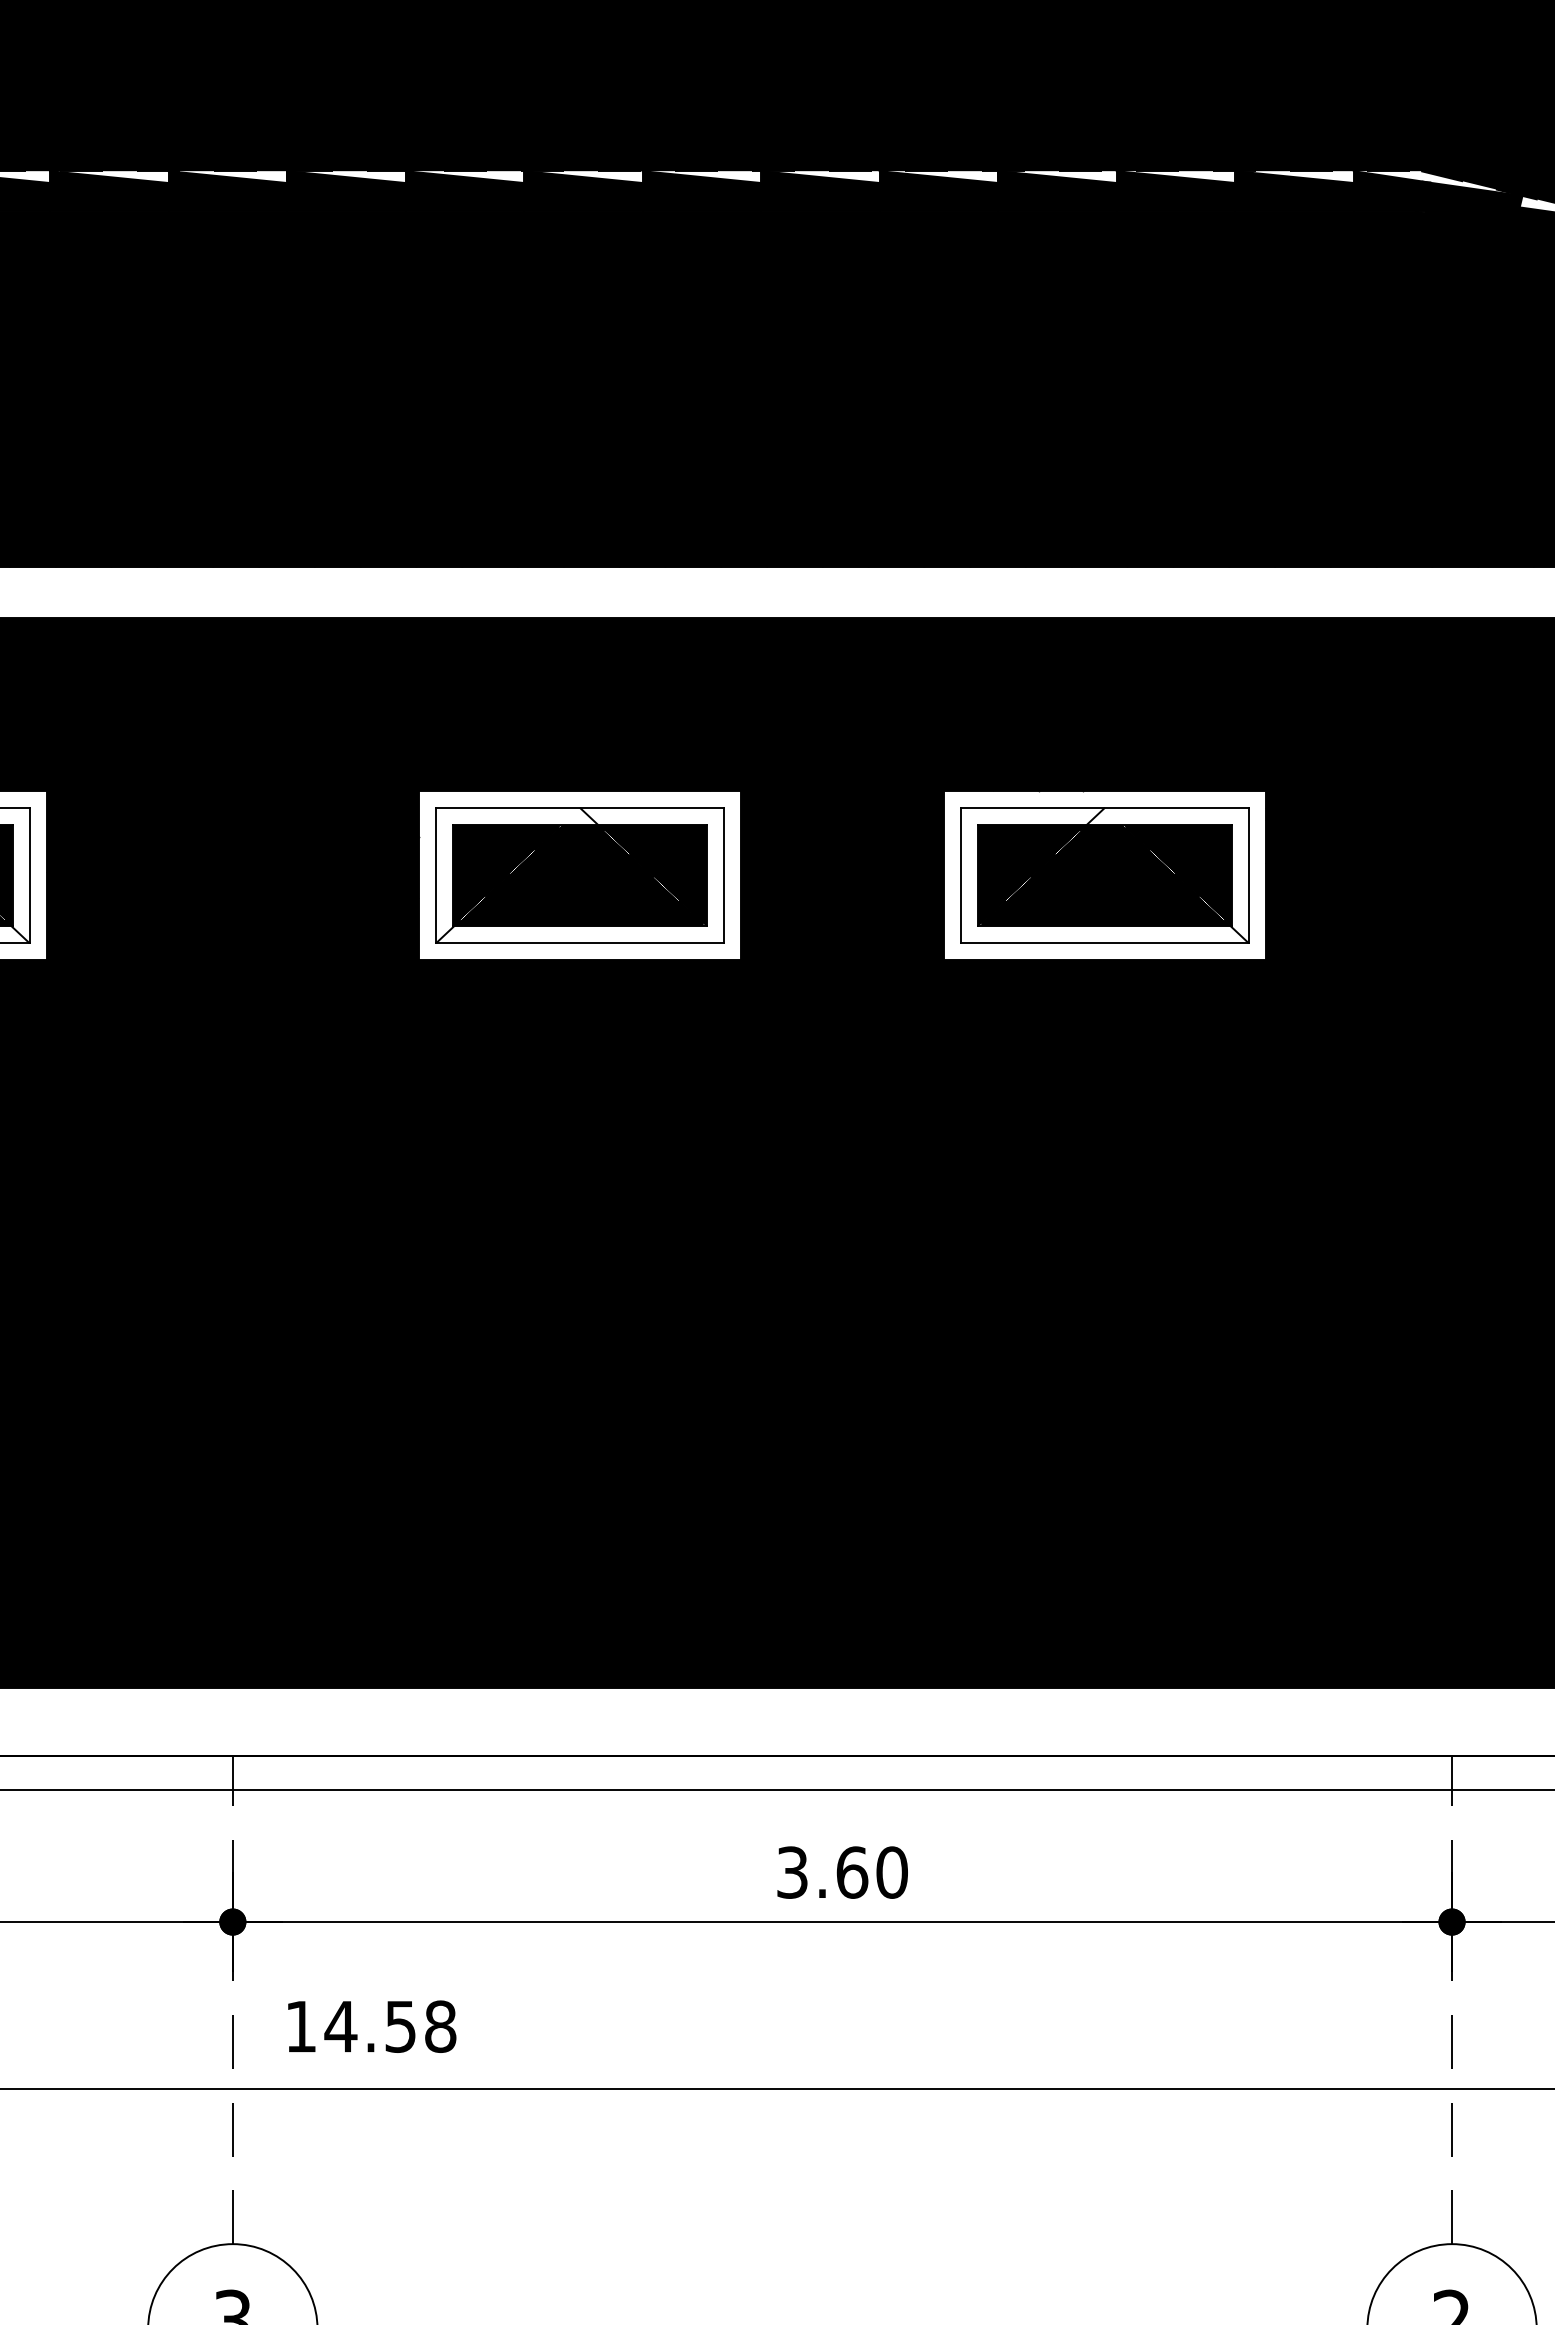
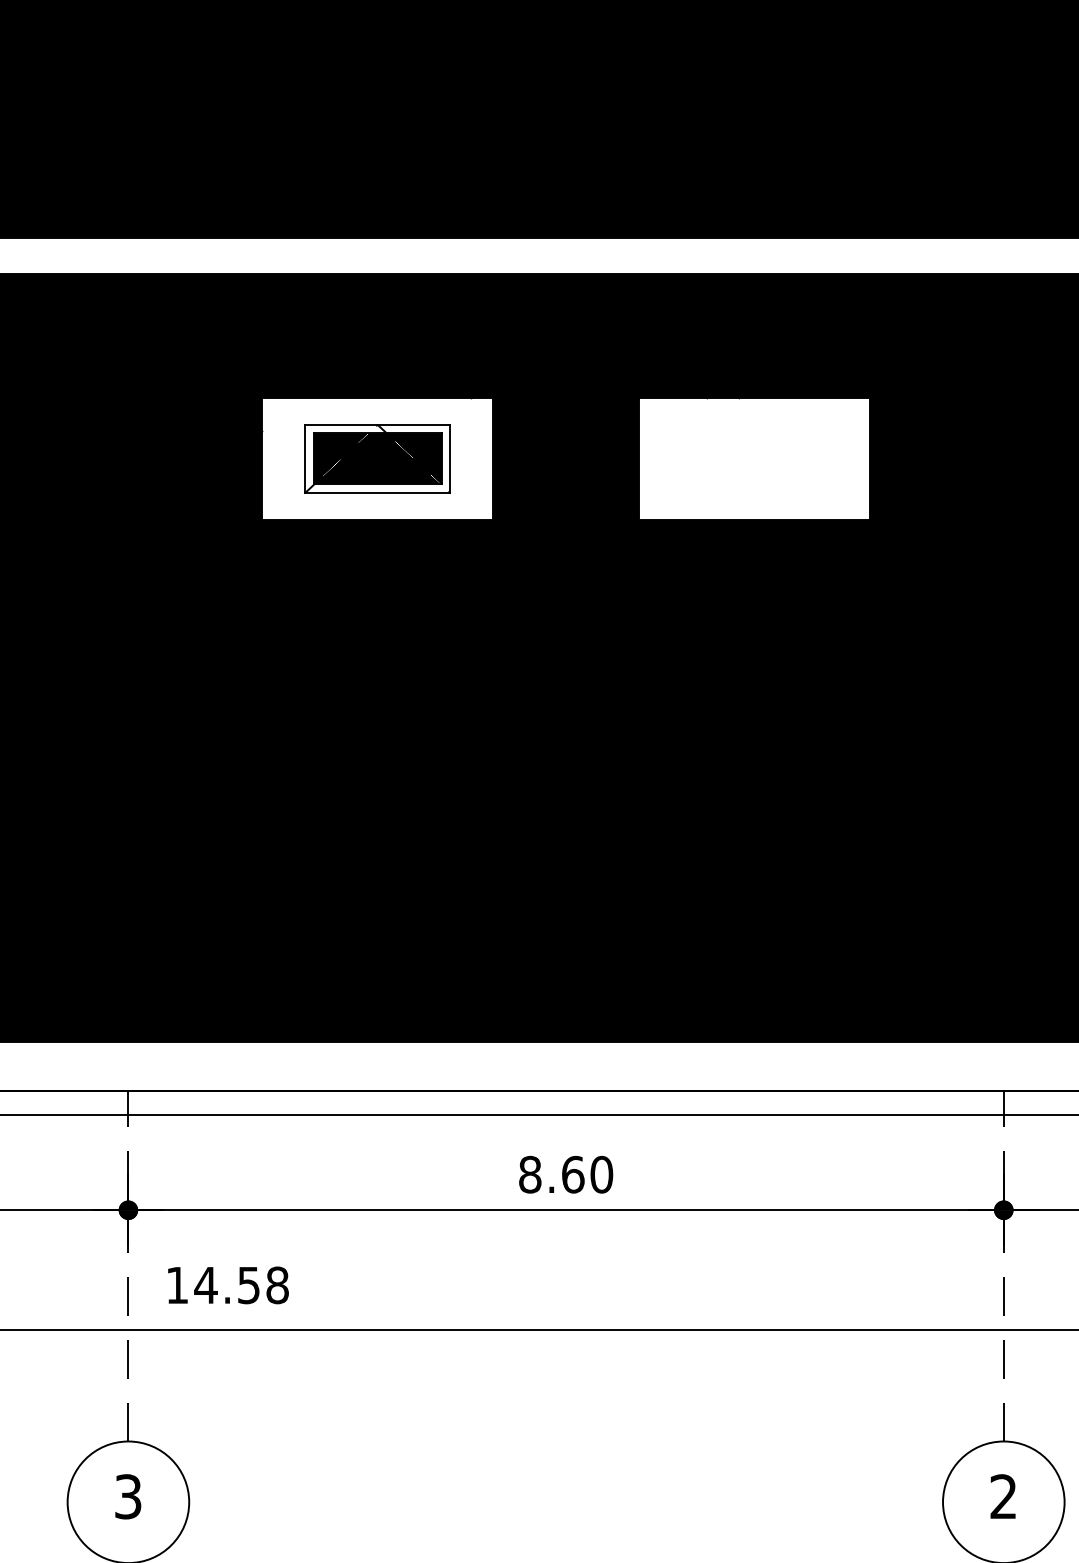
part: (579, 875) -> (377, 458), size x0.7
part: (1104, 875) -> (754, 458), removed
text: (792, 1872) -> (530, 1174), 3.60 -> 8.60

